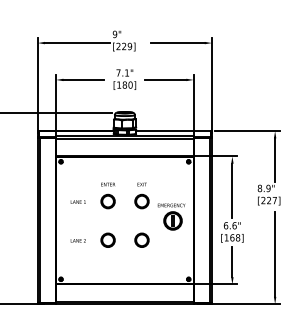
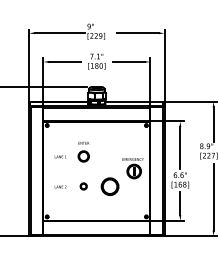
part: (141, 195) -> (109, 151), removed
circle: (107, 239) -> (83, 185), size x0.6
circle: (141, 239) -> (109, 185), size x1.6

